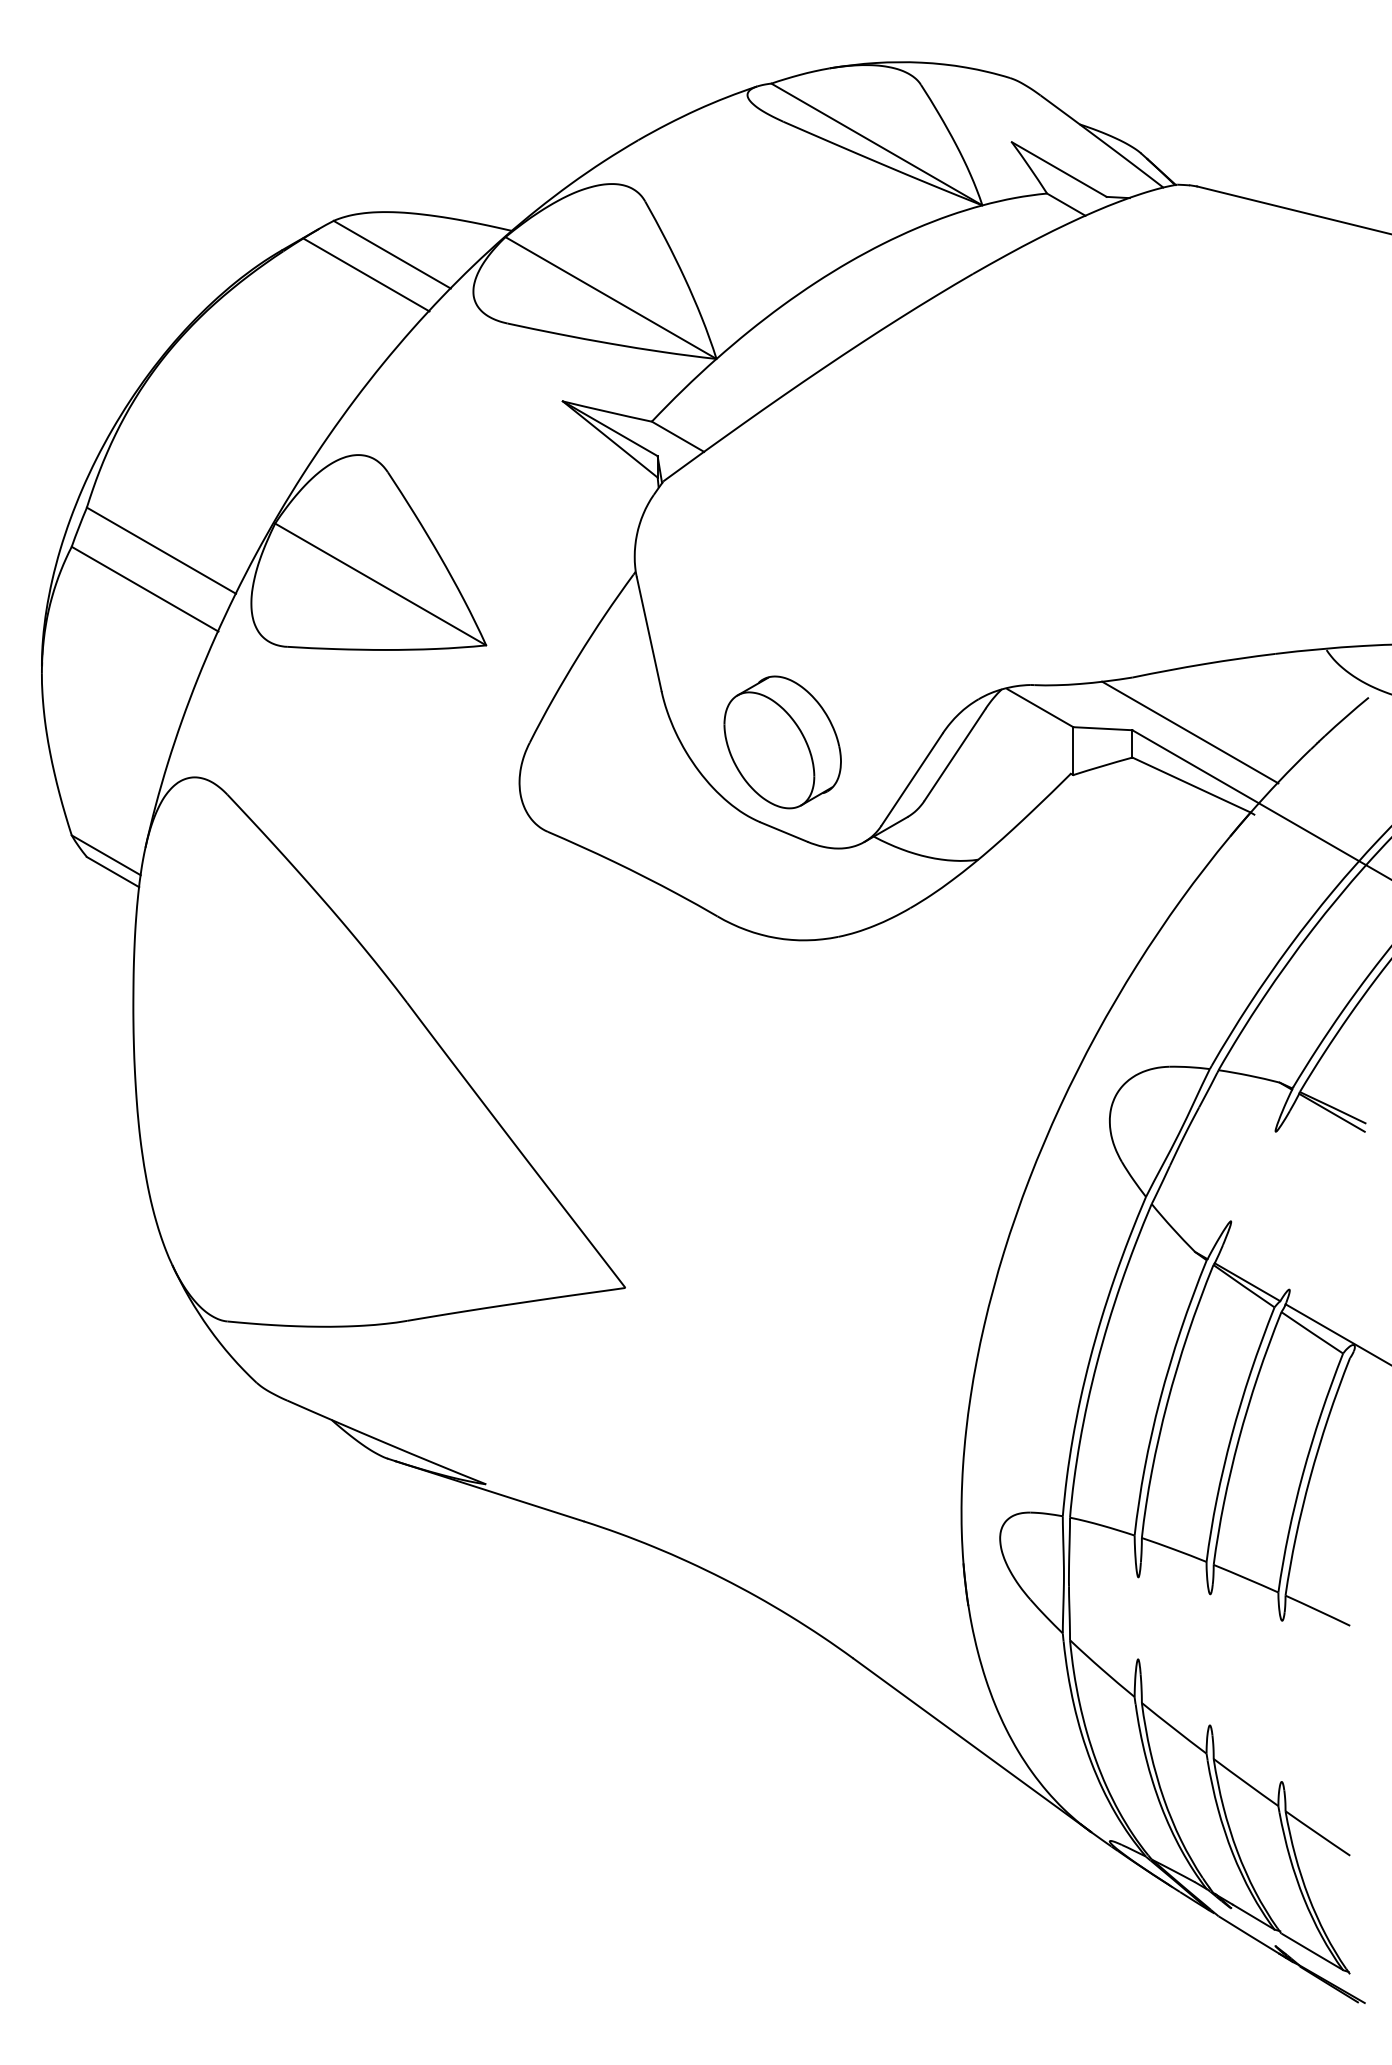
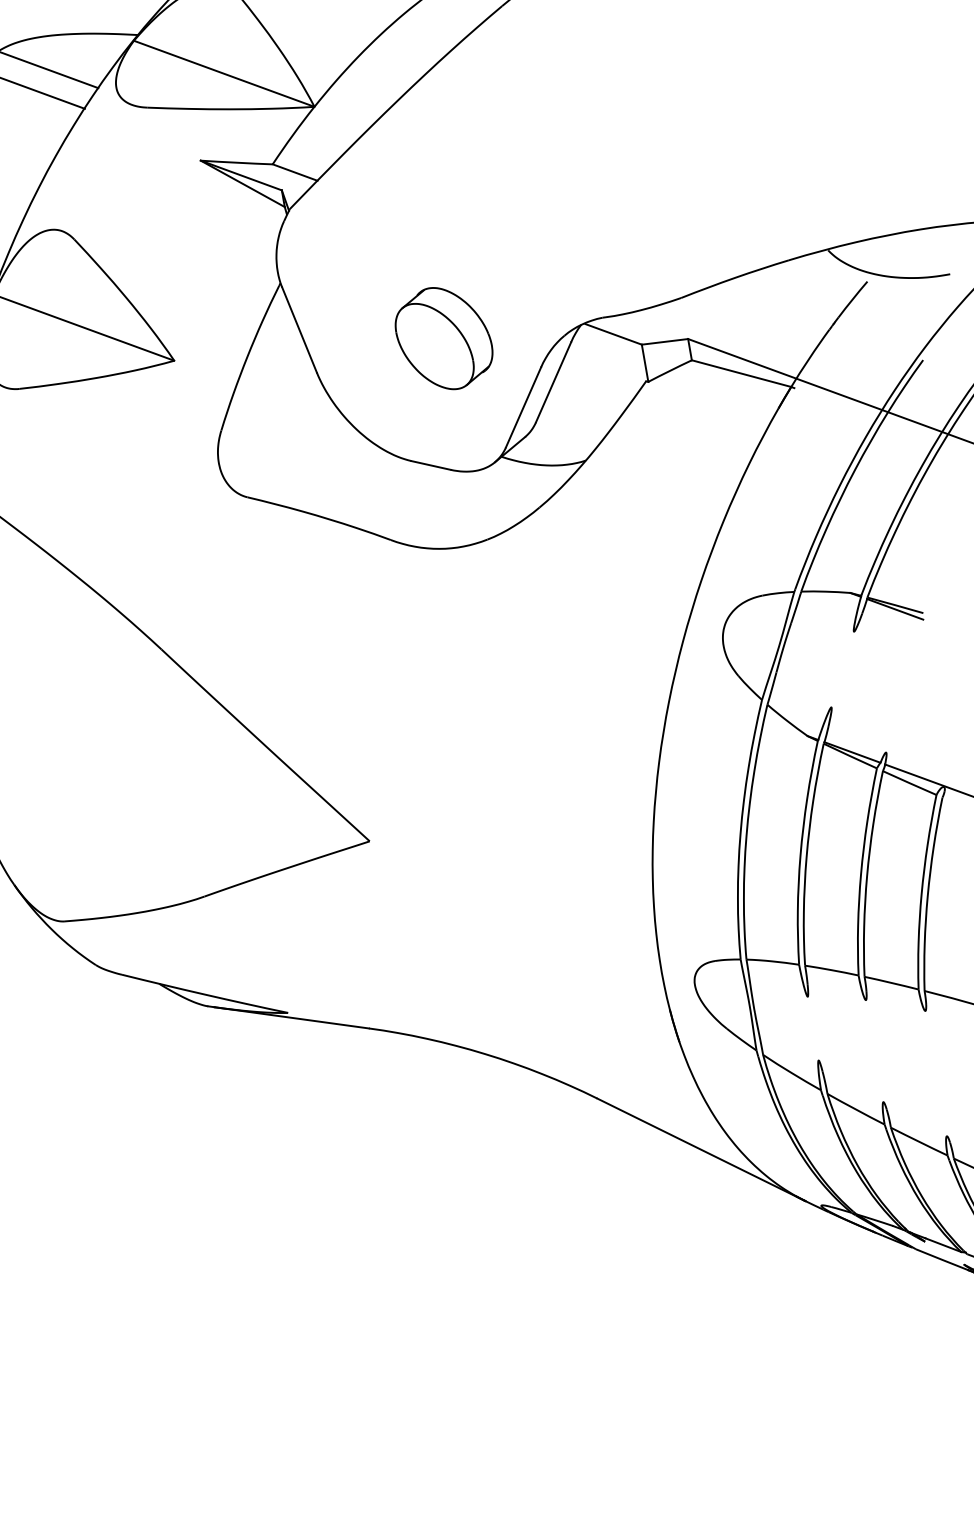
line: (1190, 732) -> (733, 332), removed
part: (782, 742) -> (443, 338), moved

